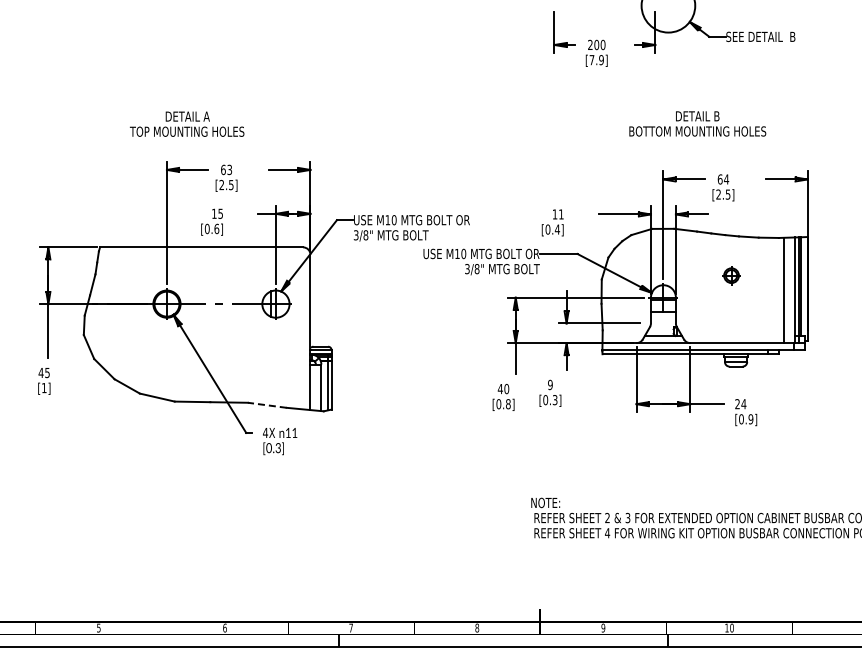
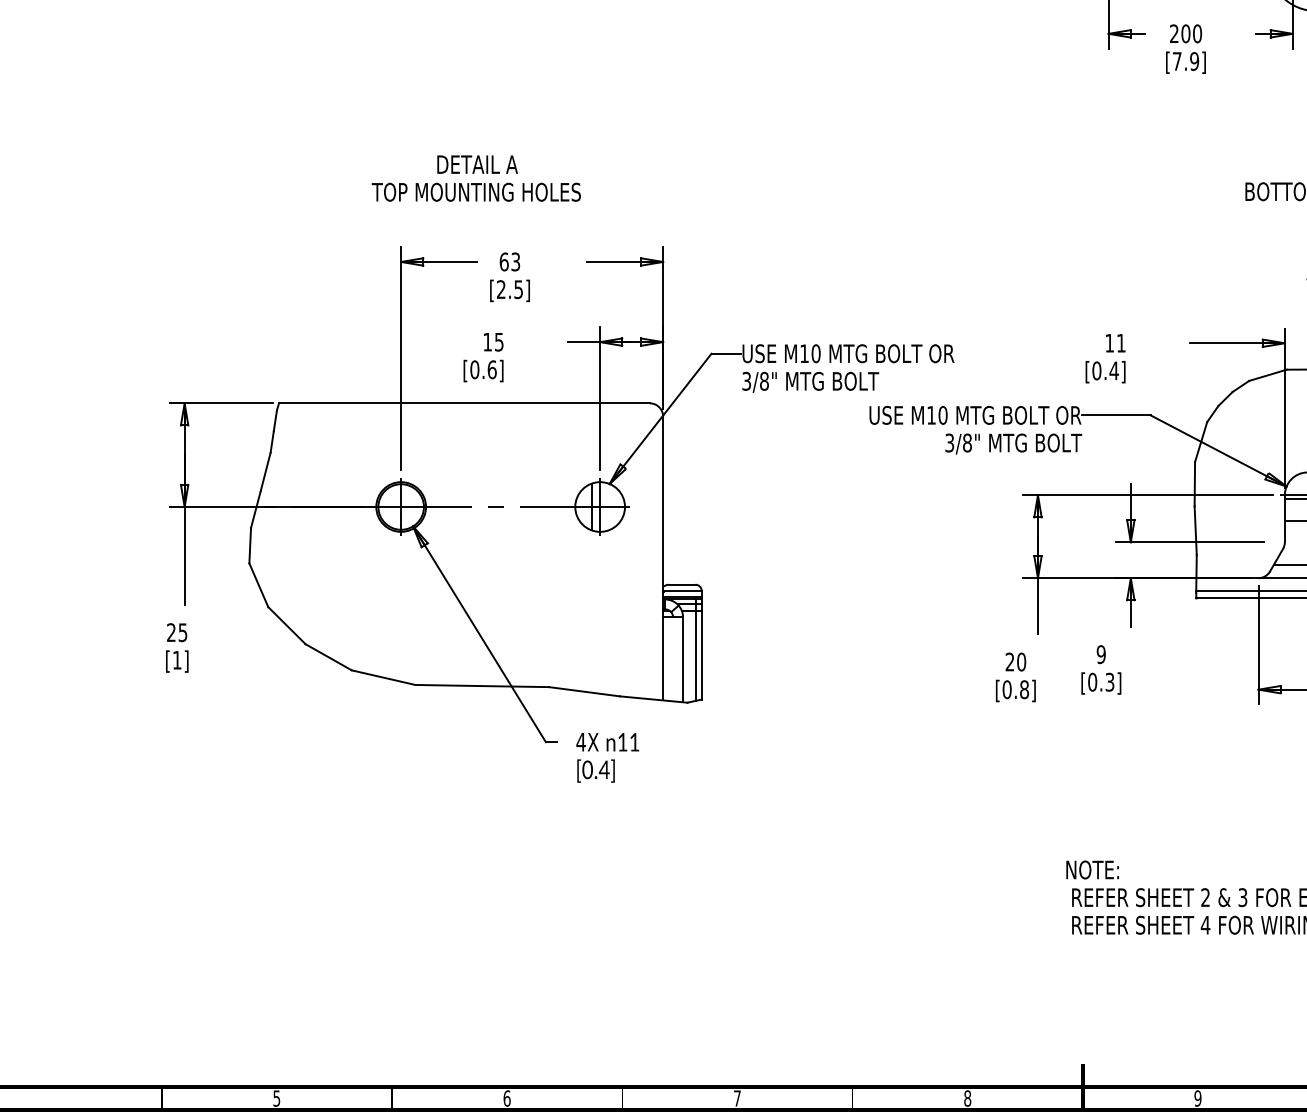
text: (187, 123) -> (476, 177), moved
text: (40, 372) -> (170, 631), 45 -> 25
text: (499, 389) -> (1008, 662), 40 -> 20
line: (267, 405) -> (584, 692), dashed -> solid
text: (278, 448) -> (604, 770), [0.3] -> [0.4]

